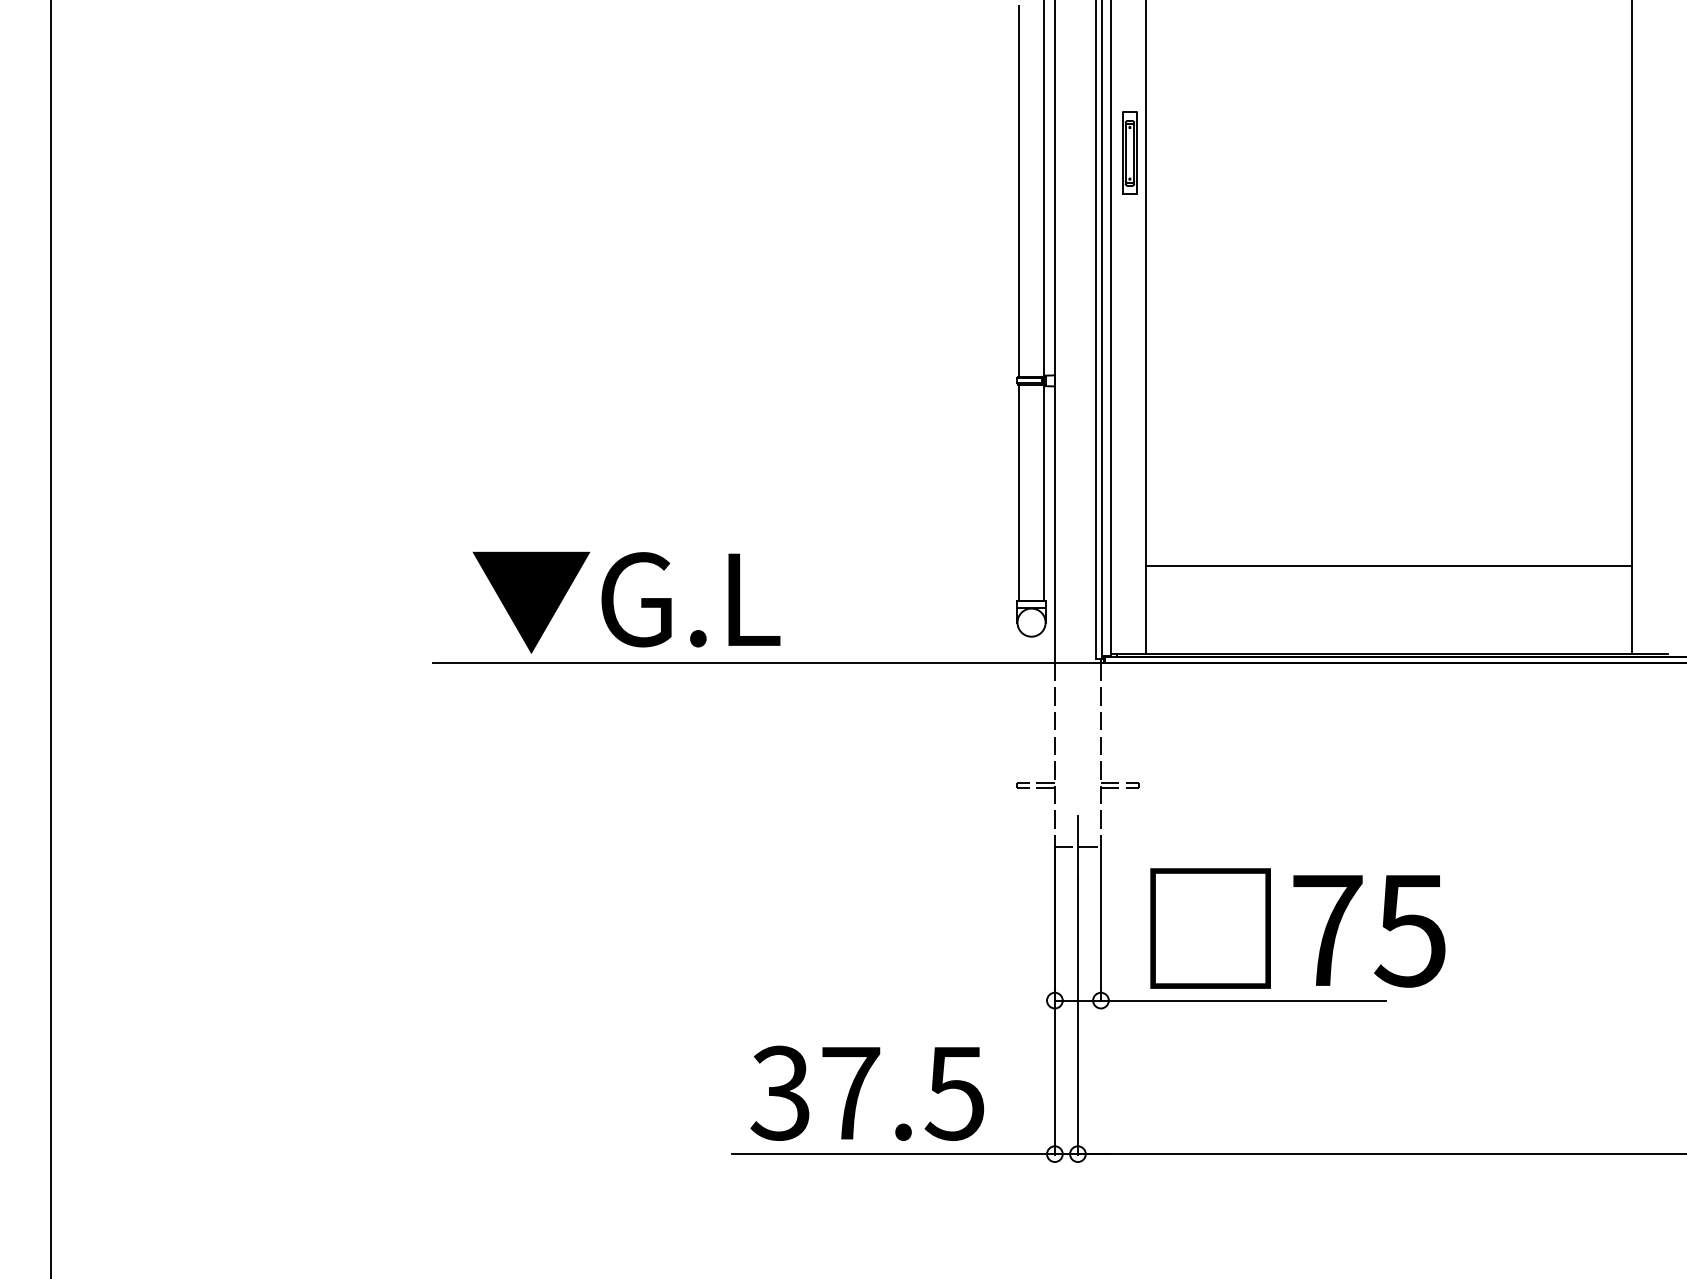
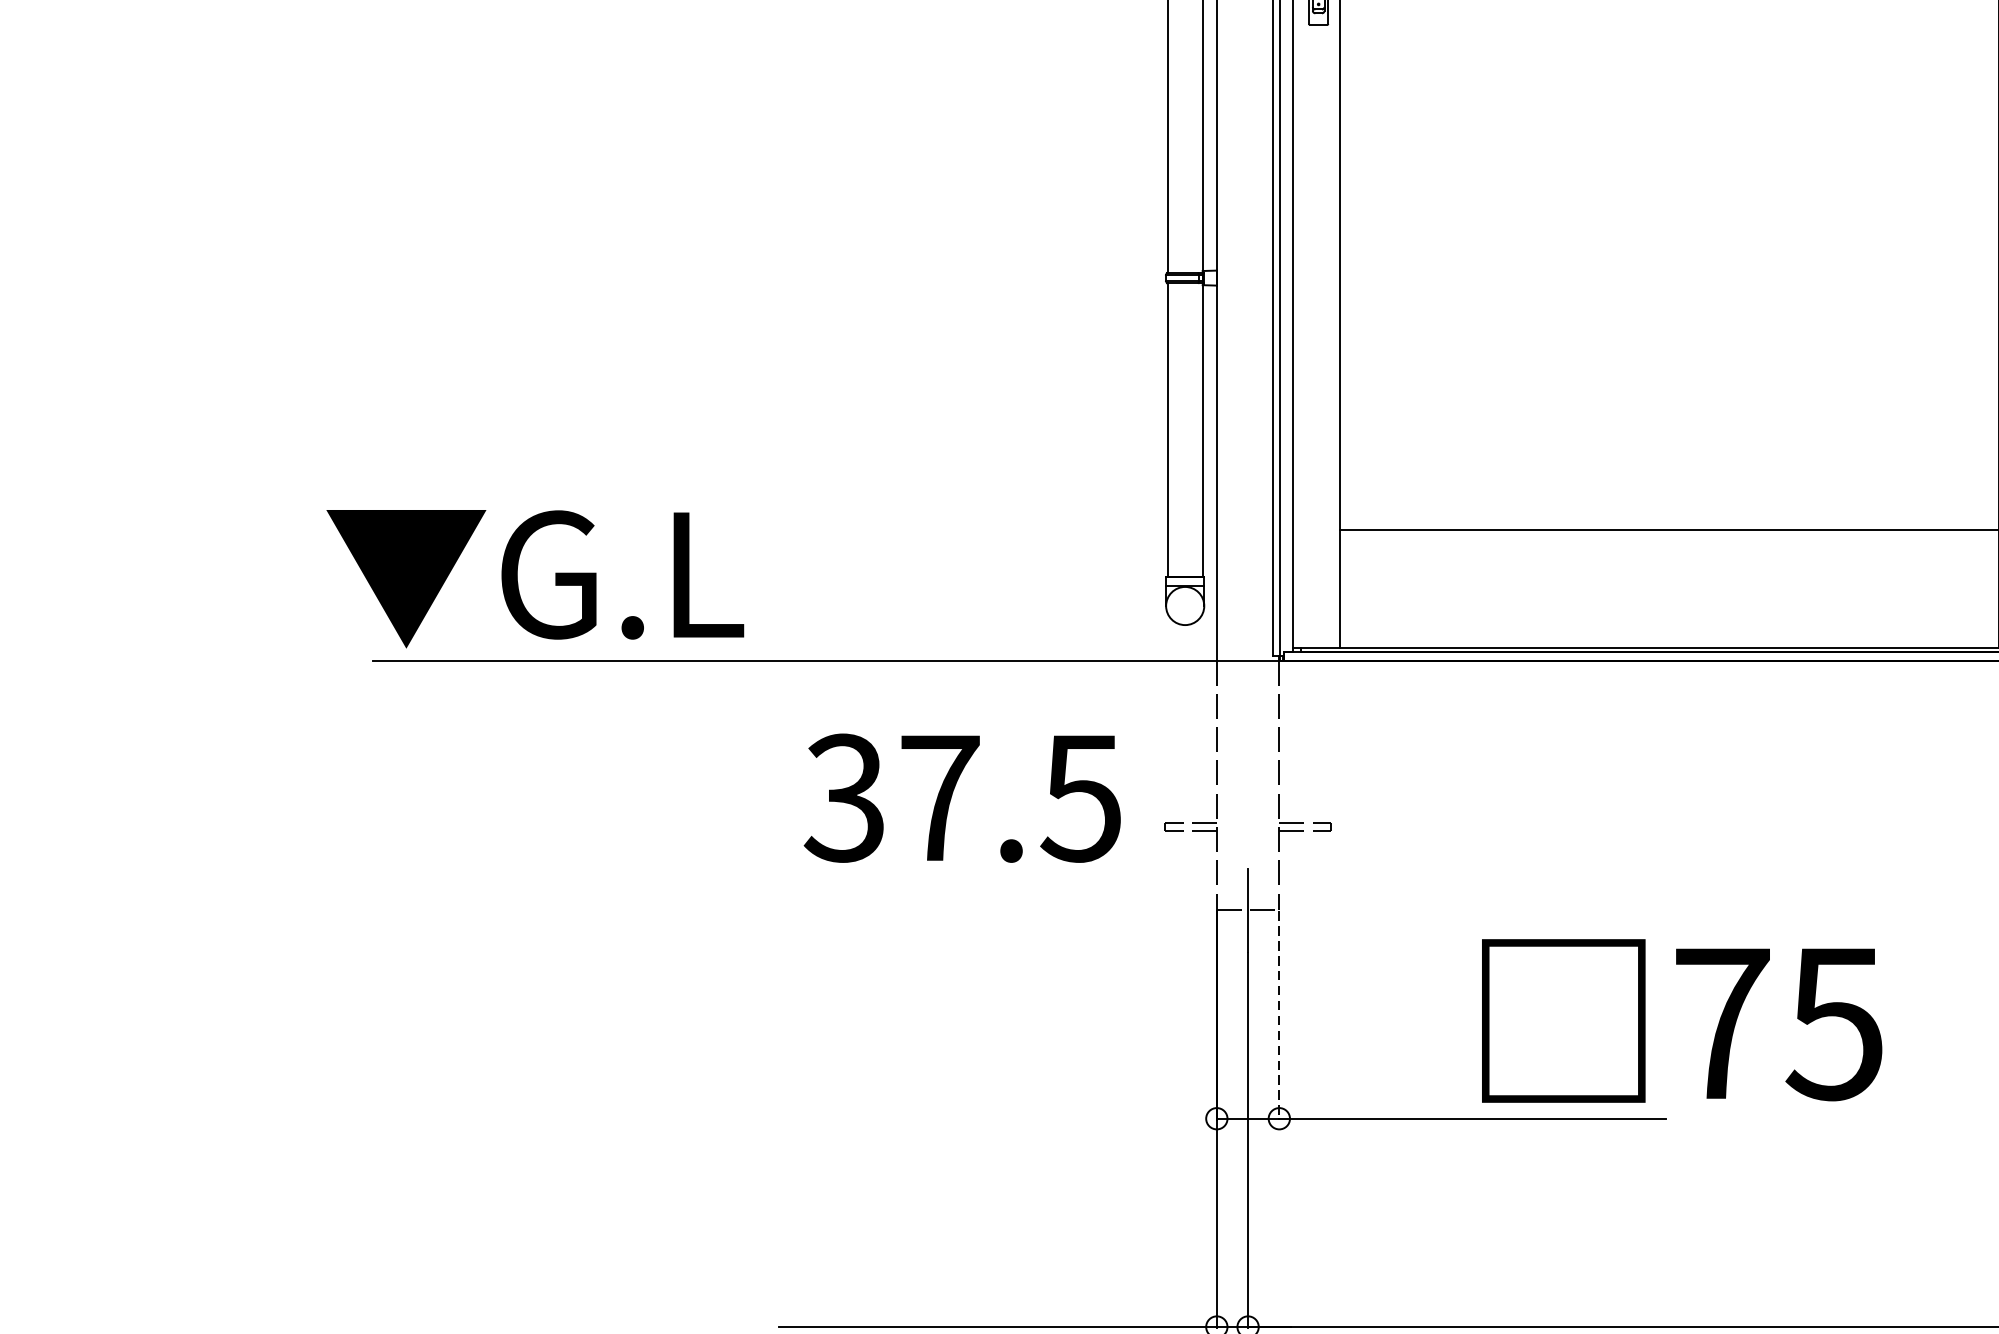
text: (626, 602) -> (535, 578), moved
line: (1100, 924) -> (1278, 1015), solid -> dashed
text: (1297, 928) -> (1681, 1020), moved
text: (867, 1092) -> (962, 797), moved

